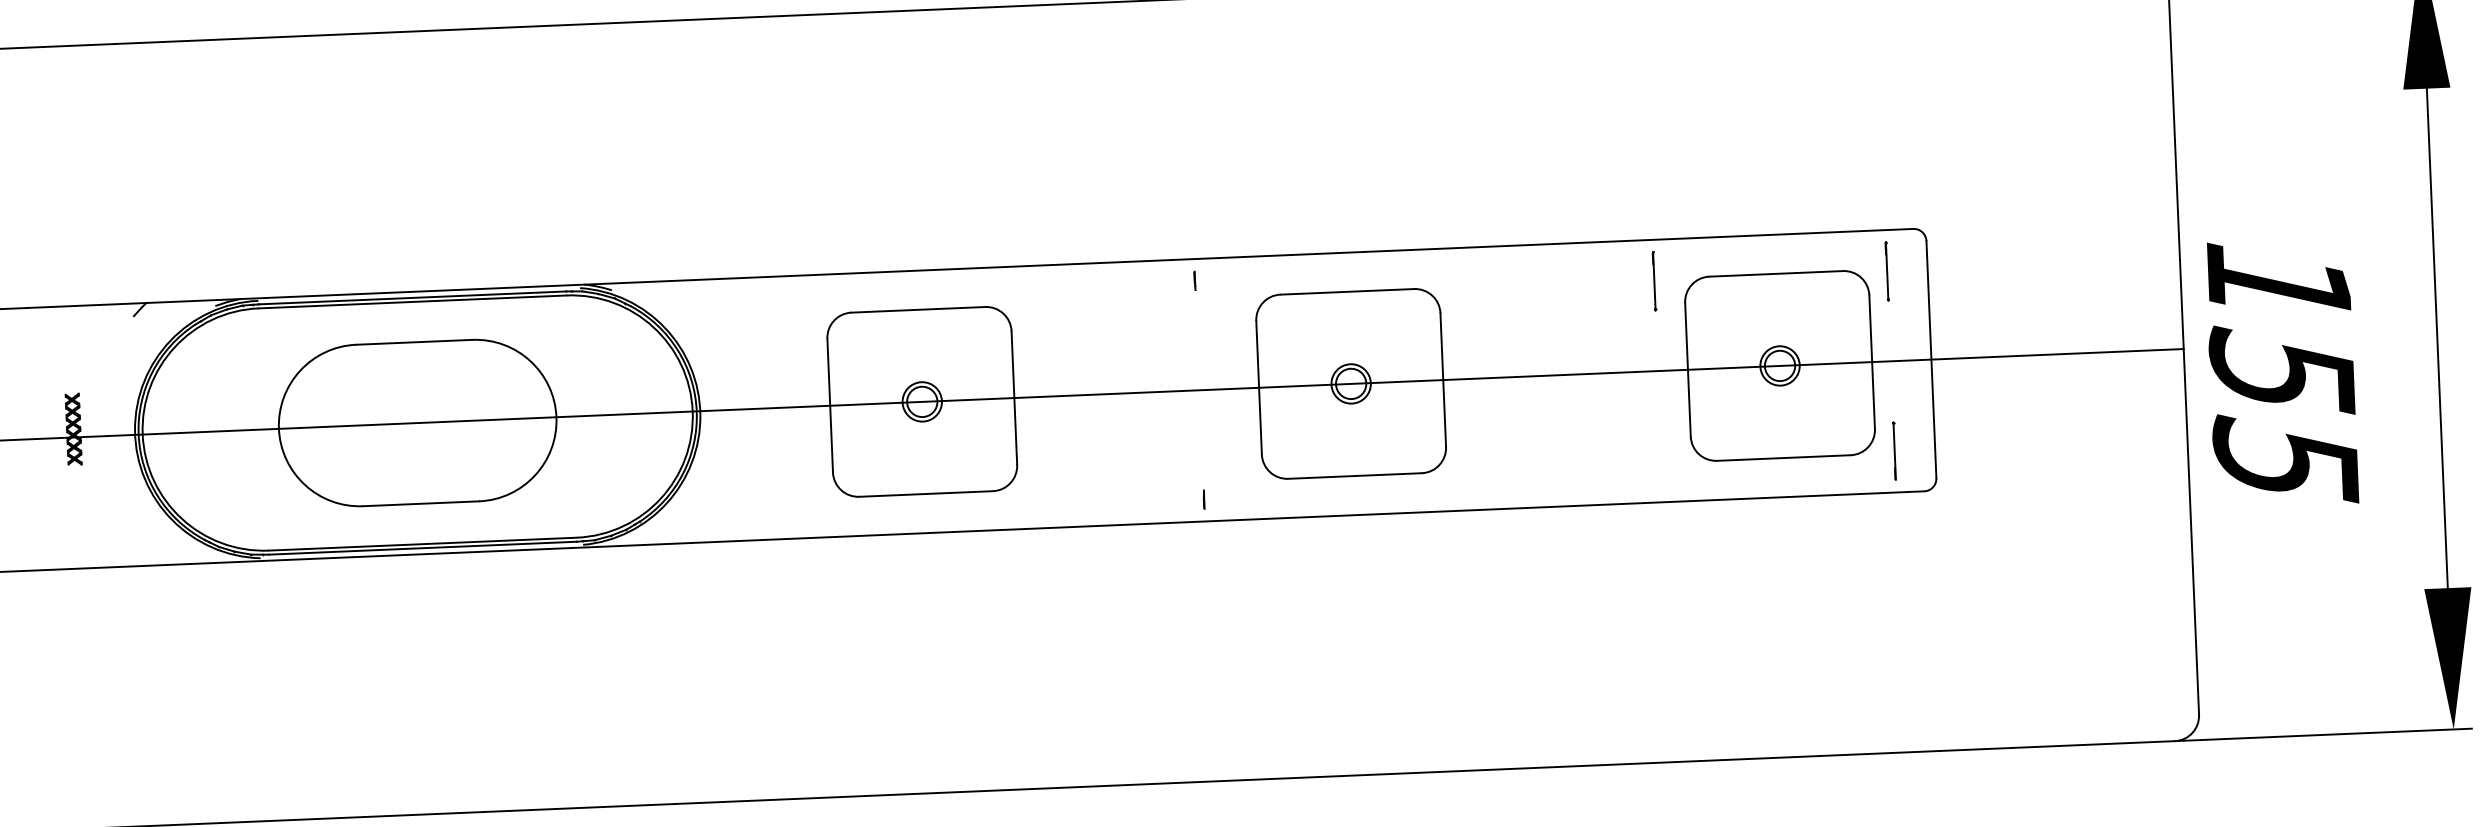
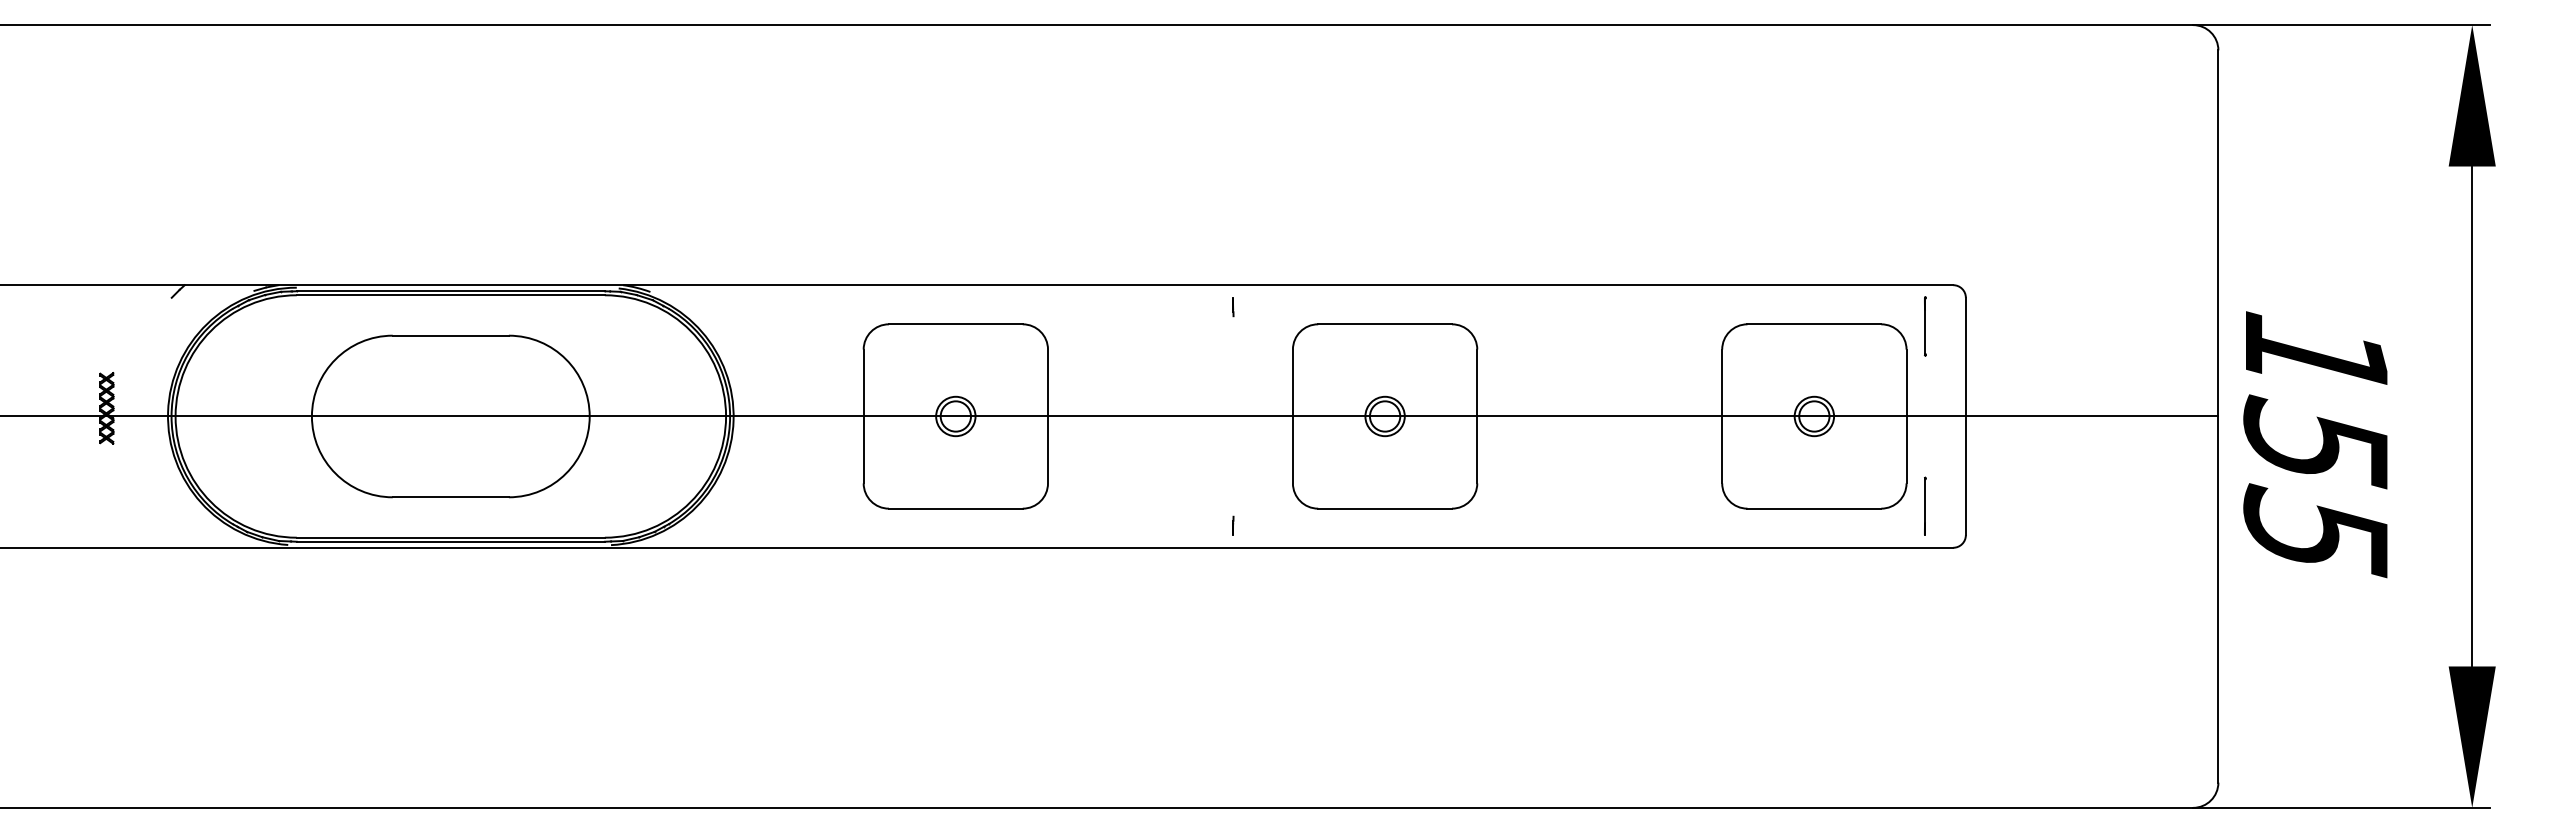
line: (1654, 281) -> (1692, 326), removed

